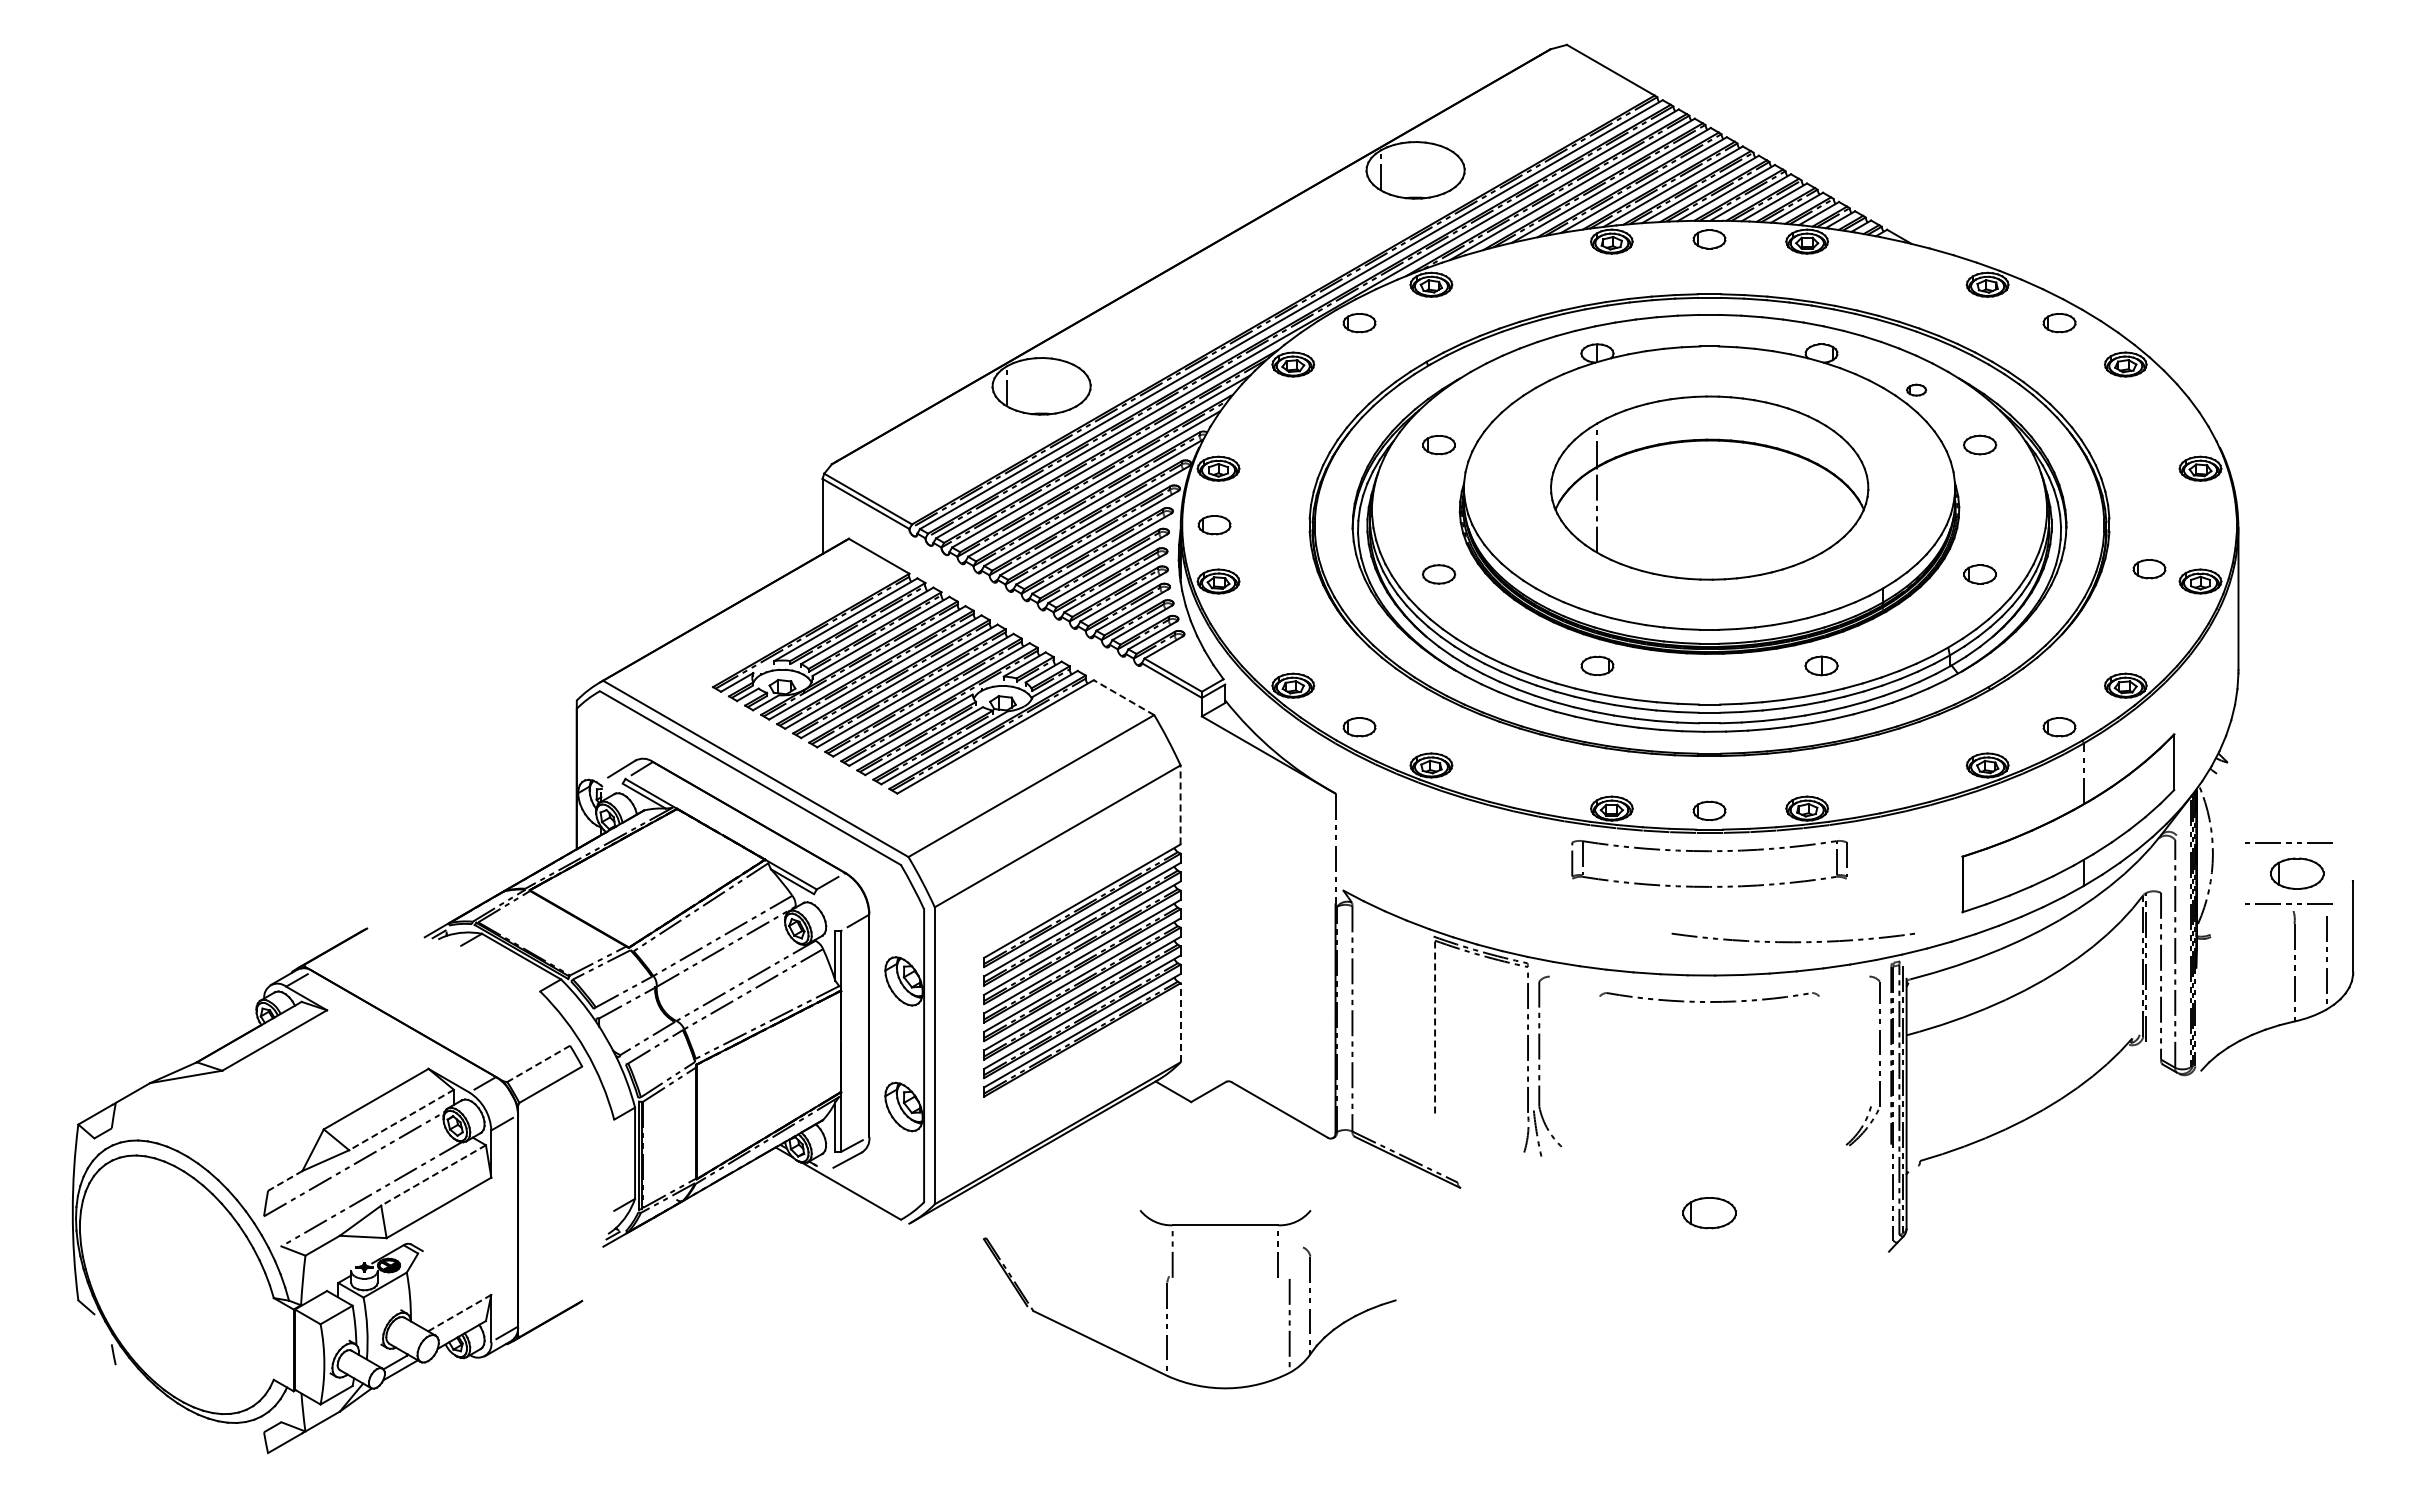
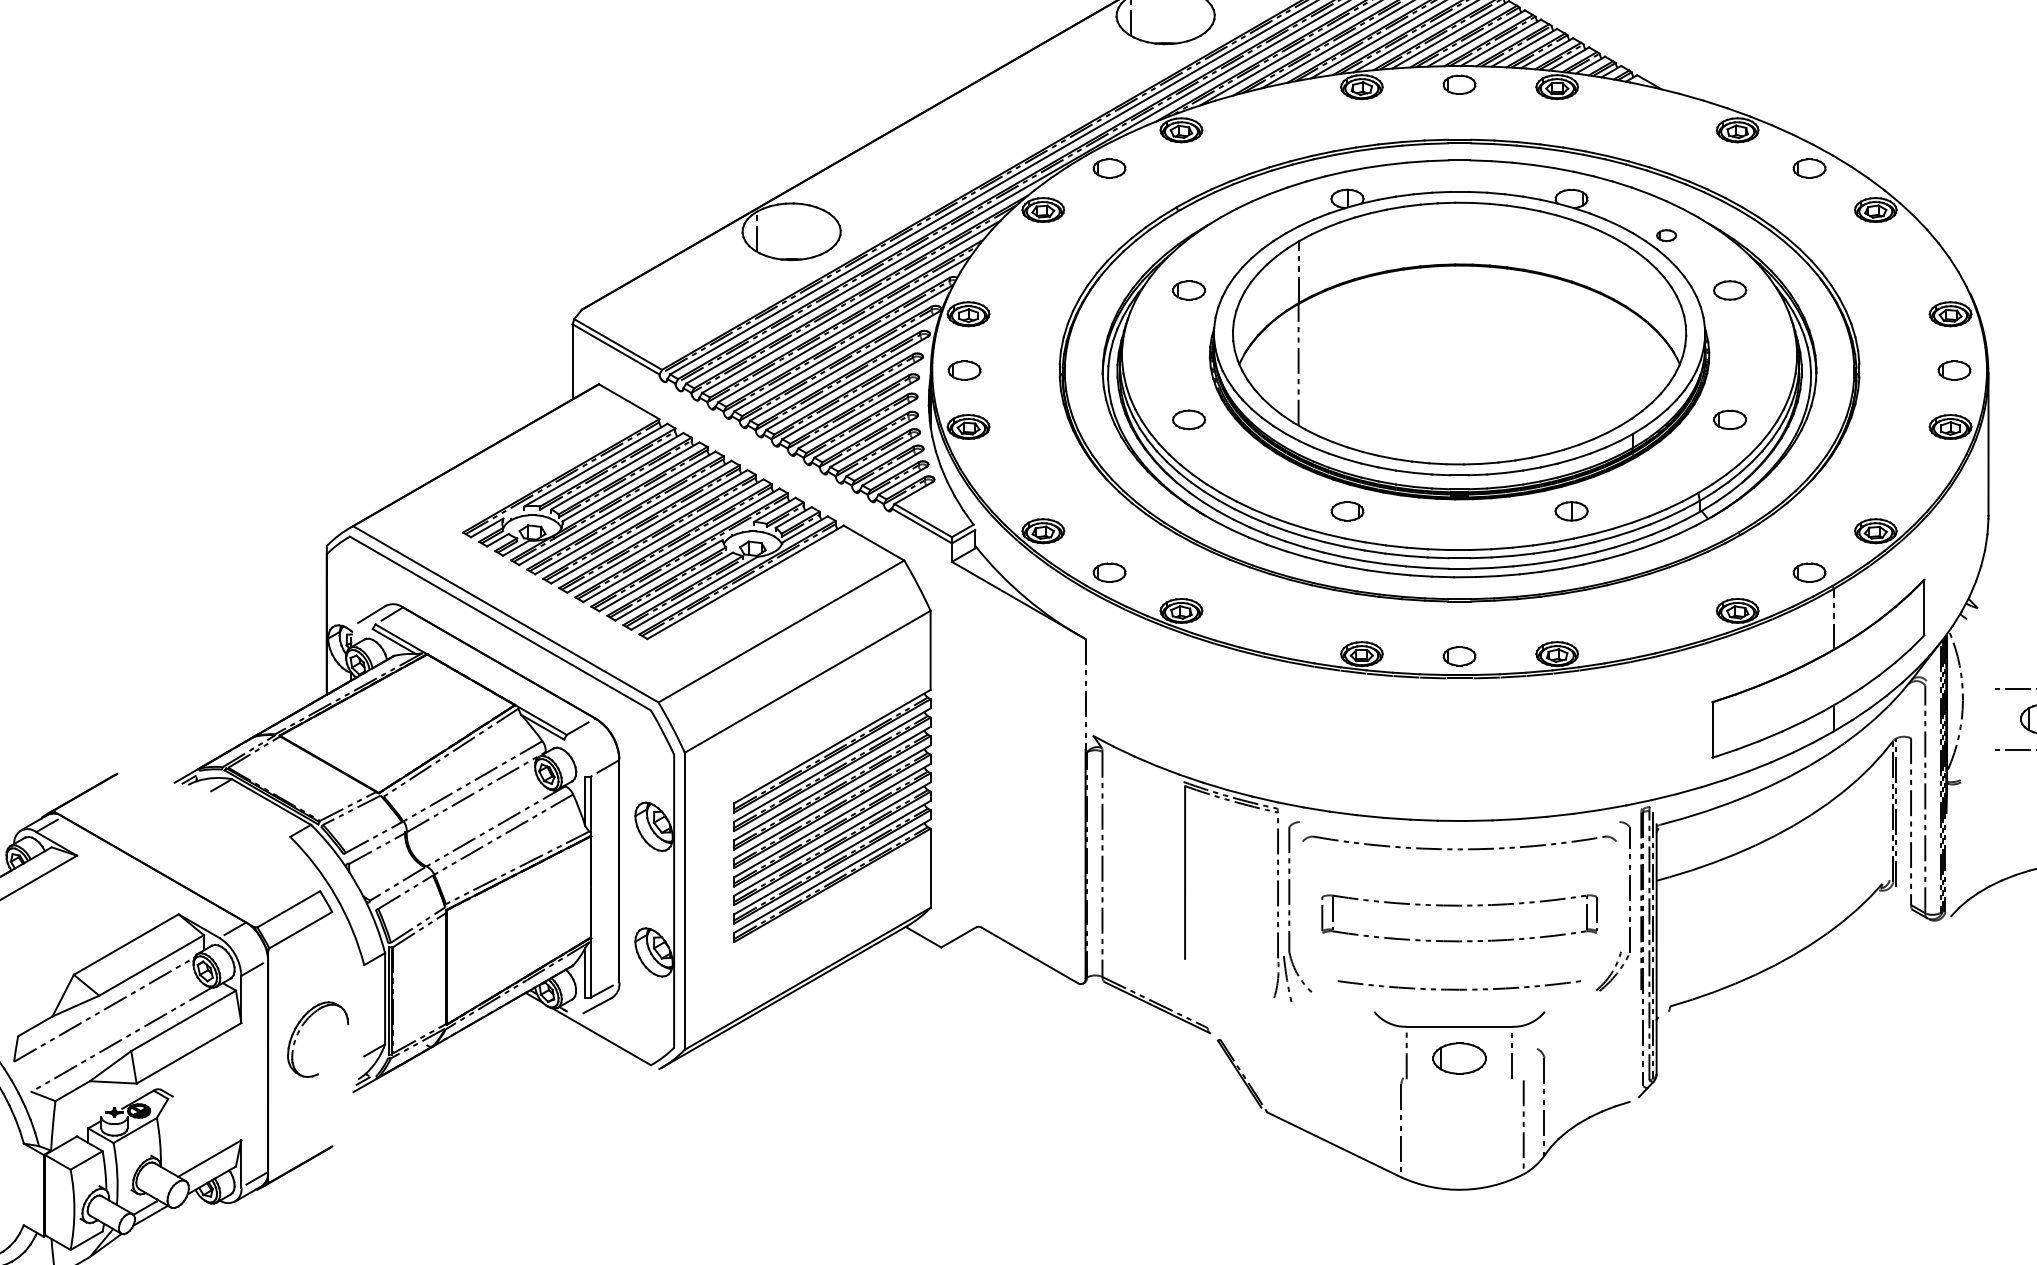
part: (1709, 487) -> (1459, 332), size x1.43
part: (2149, 569) -> (1954, 370), moved
line: (1124, 697) -> (874, 542), dashed -> solid
line: (1180, 804) -> (930, 649), dashed -> solid
part: (1709, 852) -> (1459, 906), moved
arc: (1792, 941) -> (1458, 988), moved
part: (1709, 997) -> (1459, 842), size x1.43
line: (1180, 1022) -> (930, 867), dashed -> solid
line: (1435, 1026) -> (1185, 871), dashed -> solid
line: (538, 1064) -> (288, 909), dashed -> solid
line: (401, 1120) -> (151, 965), dashed -> solid
line: (433, 1175) -> (183, 1020), dashed -> solid
line: (285, 1180) -> (35, 1025), dashed -> solid
part: (553, 1180) -> (303, 1025), added
part: (1167, 1299) -> (1401, 1100), moved
line: (459, 1313) -> (209, 1158), dashed -> solid

